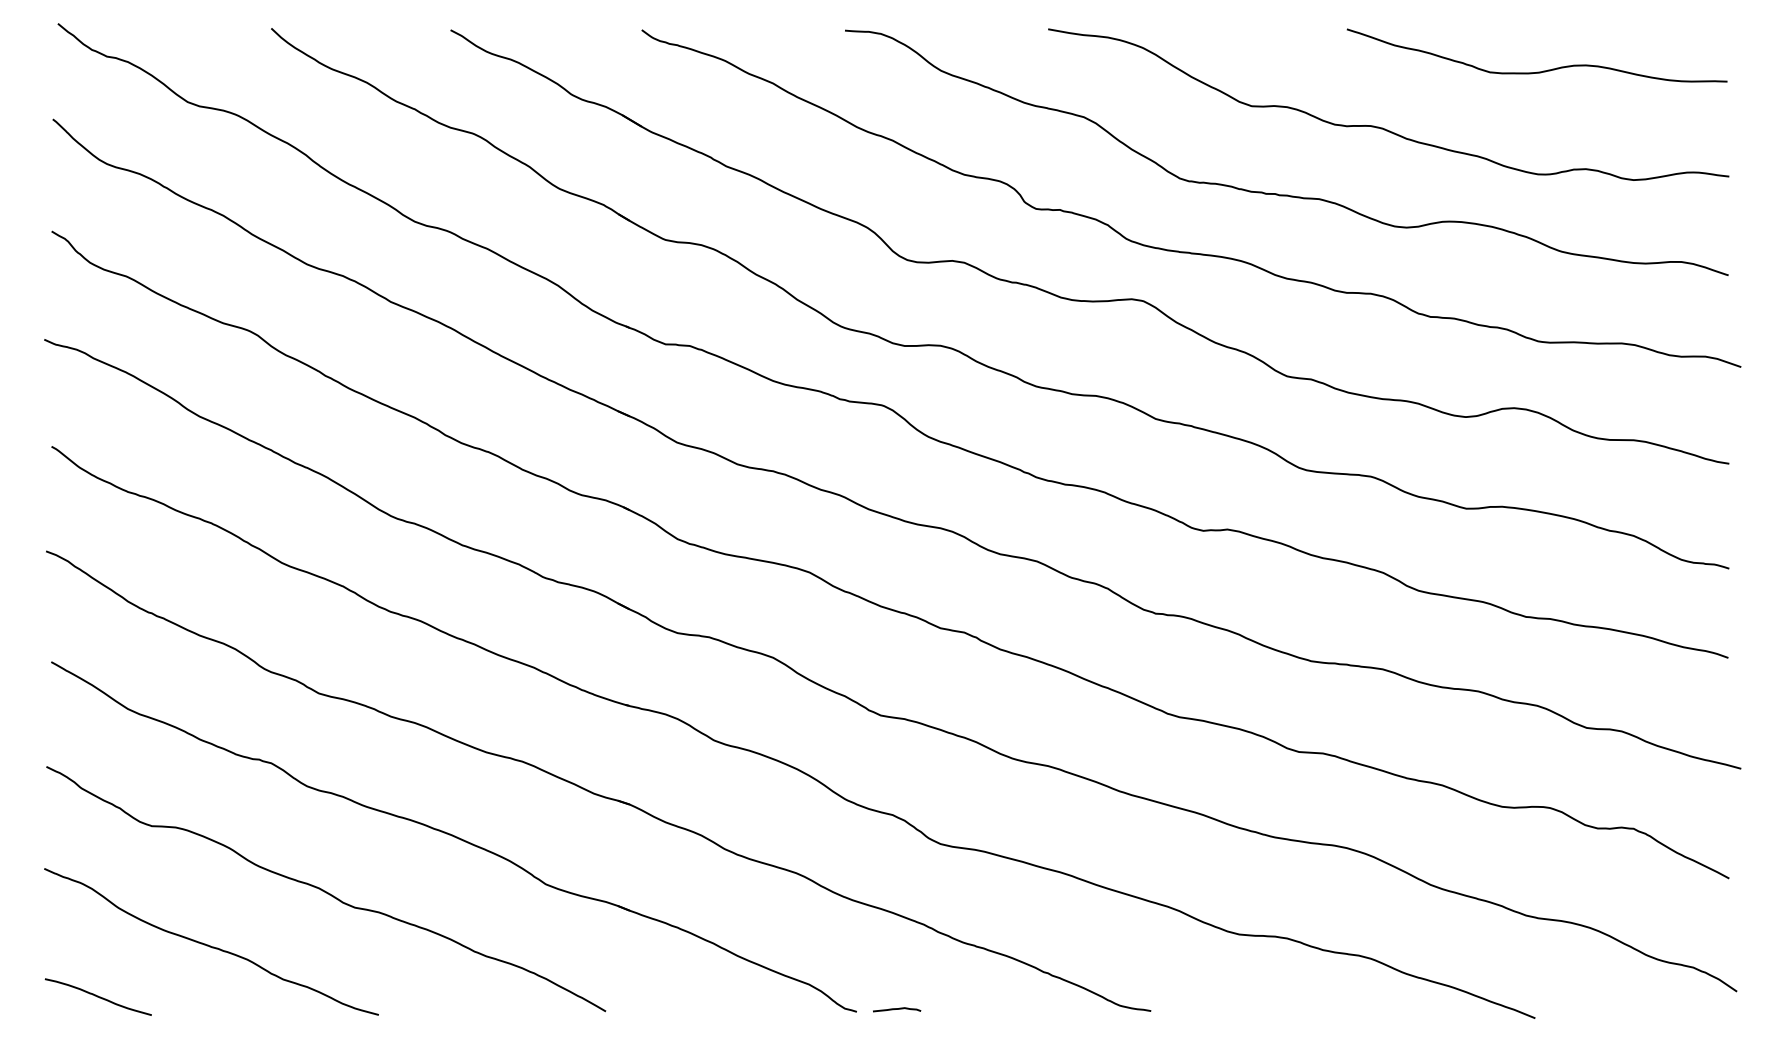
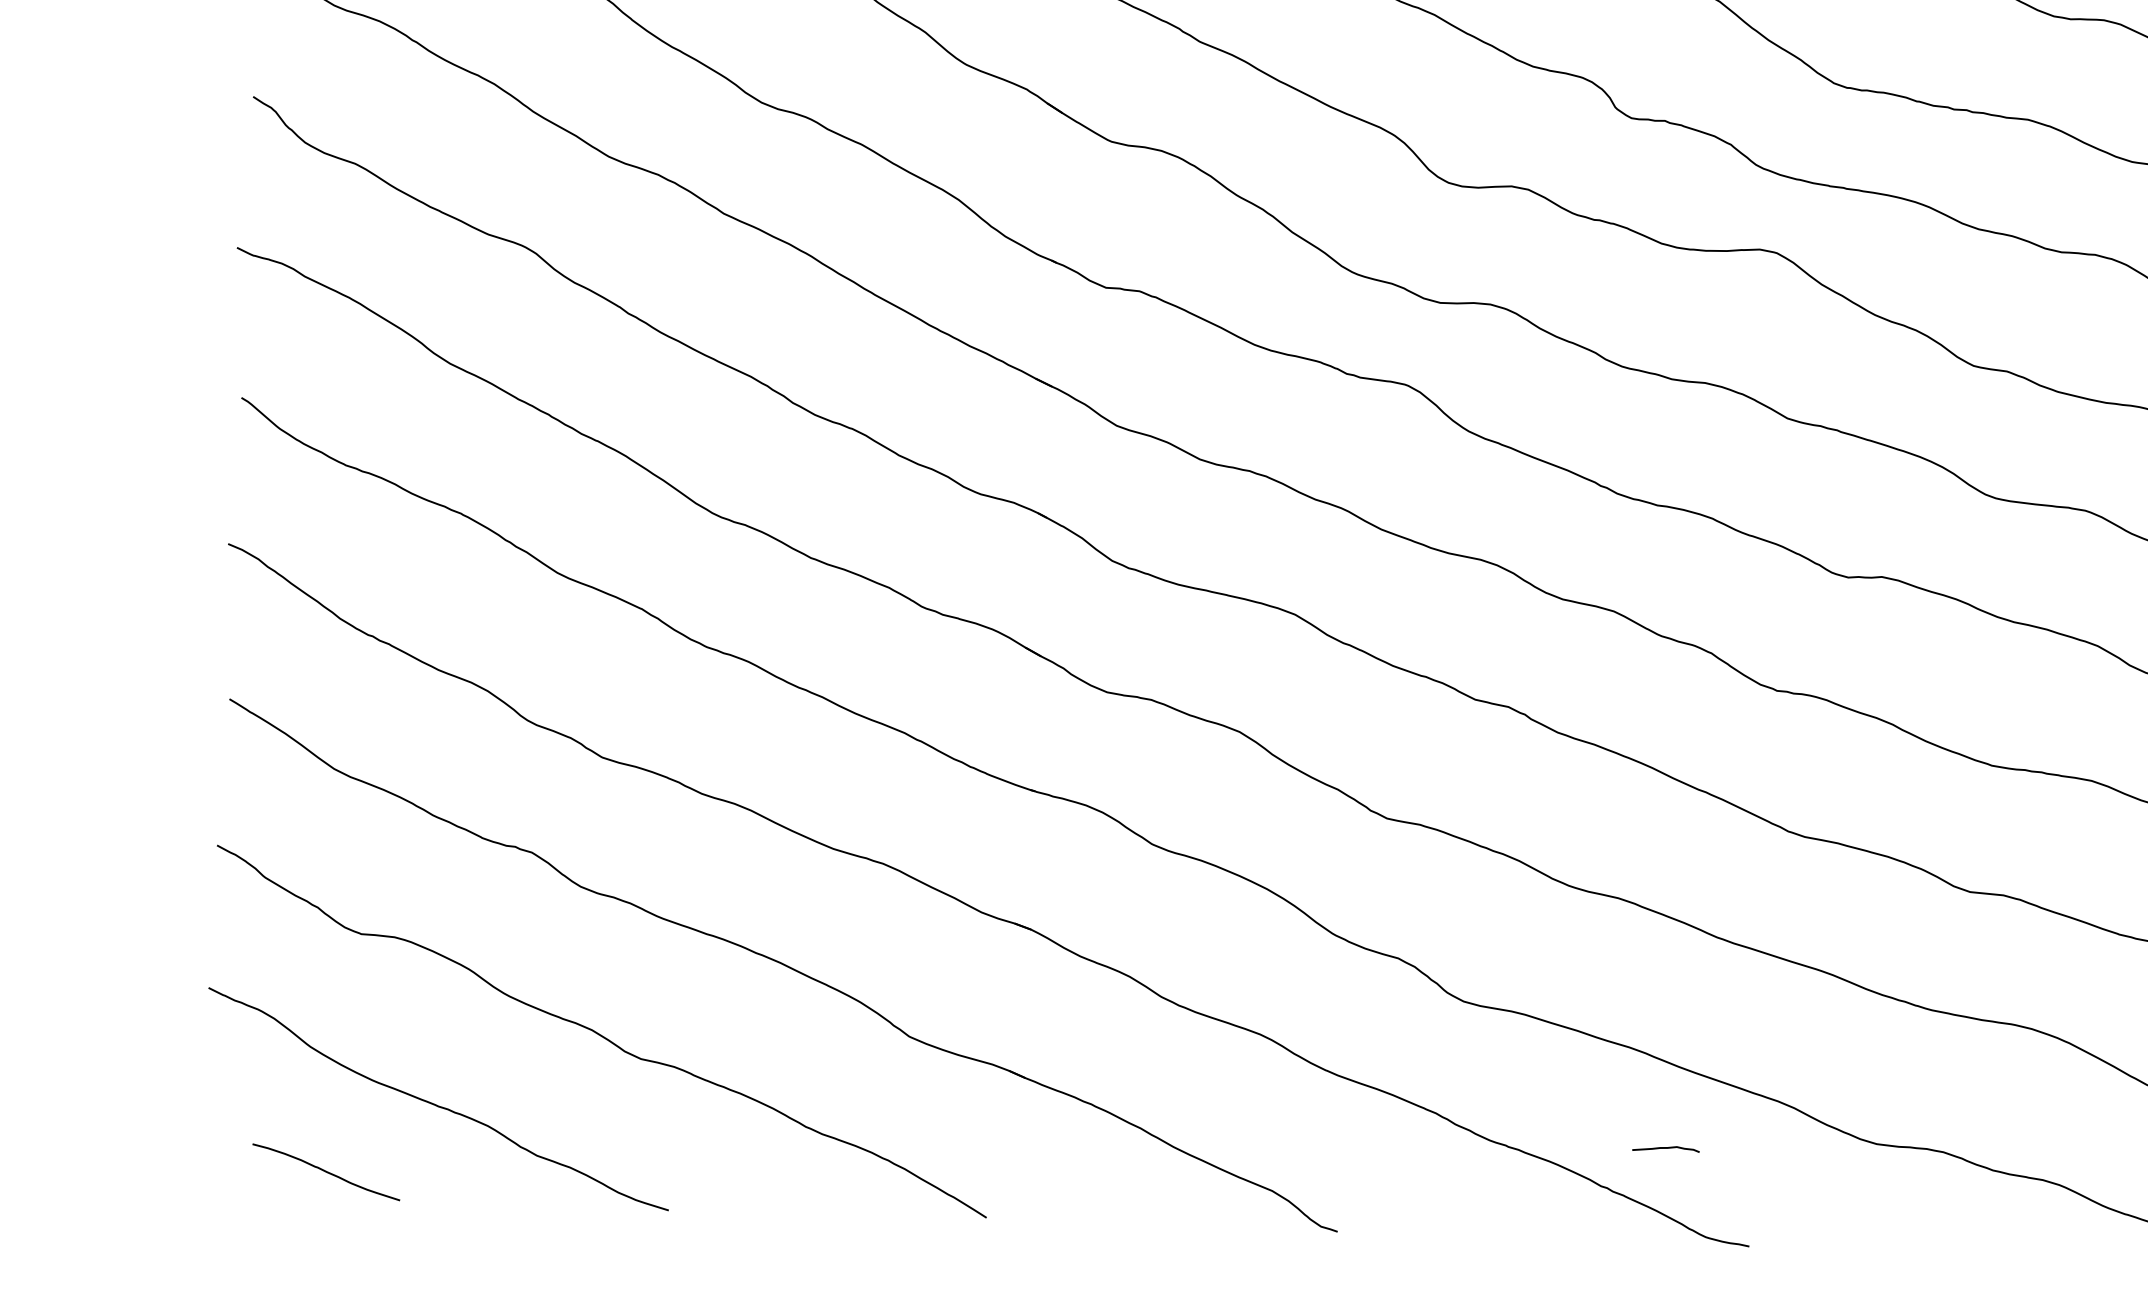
curve: (97, 996) -> (325, 1171), moved
curve: (897, 1009) -> (1666, 1148), moved

